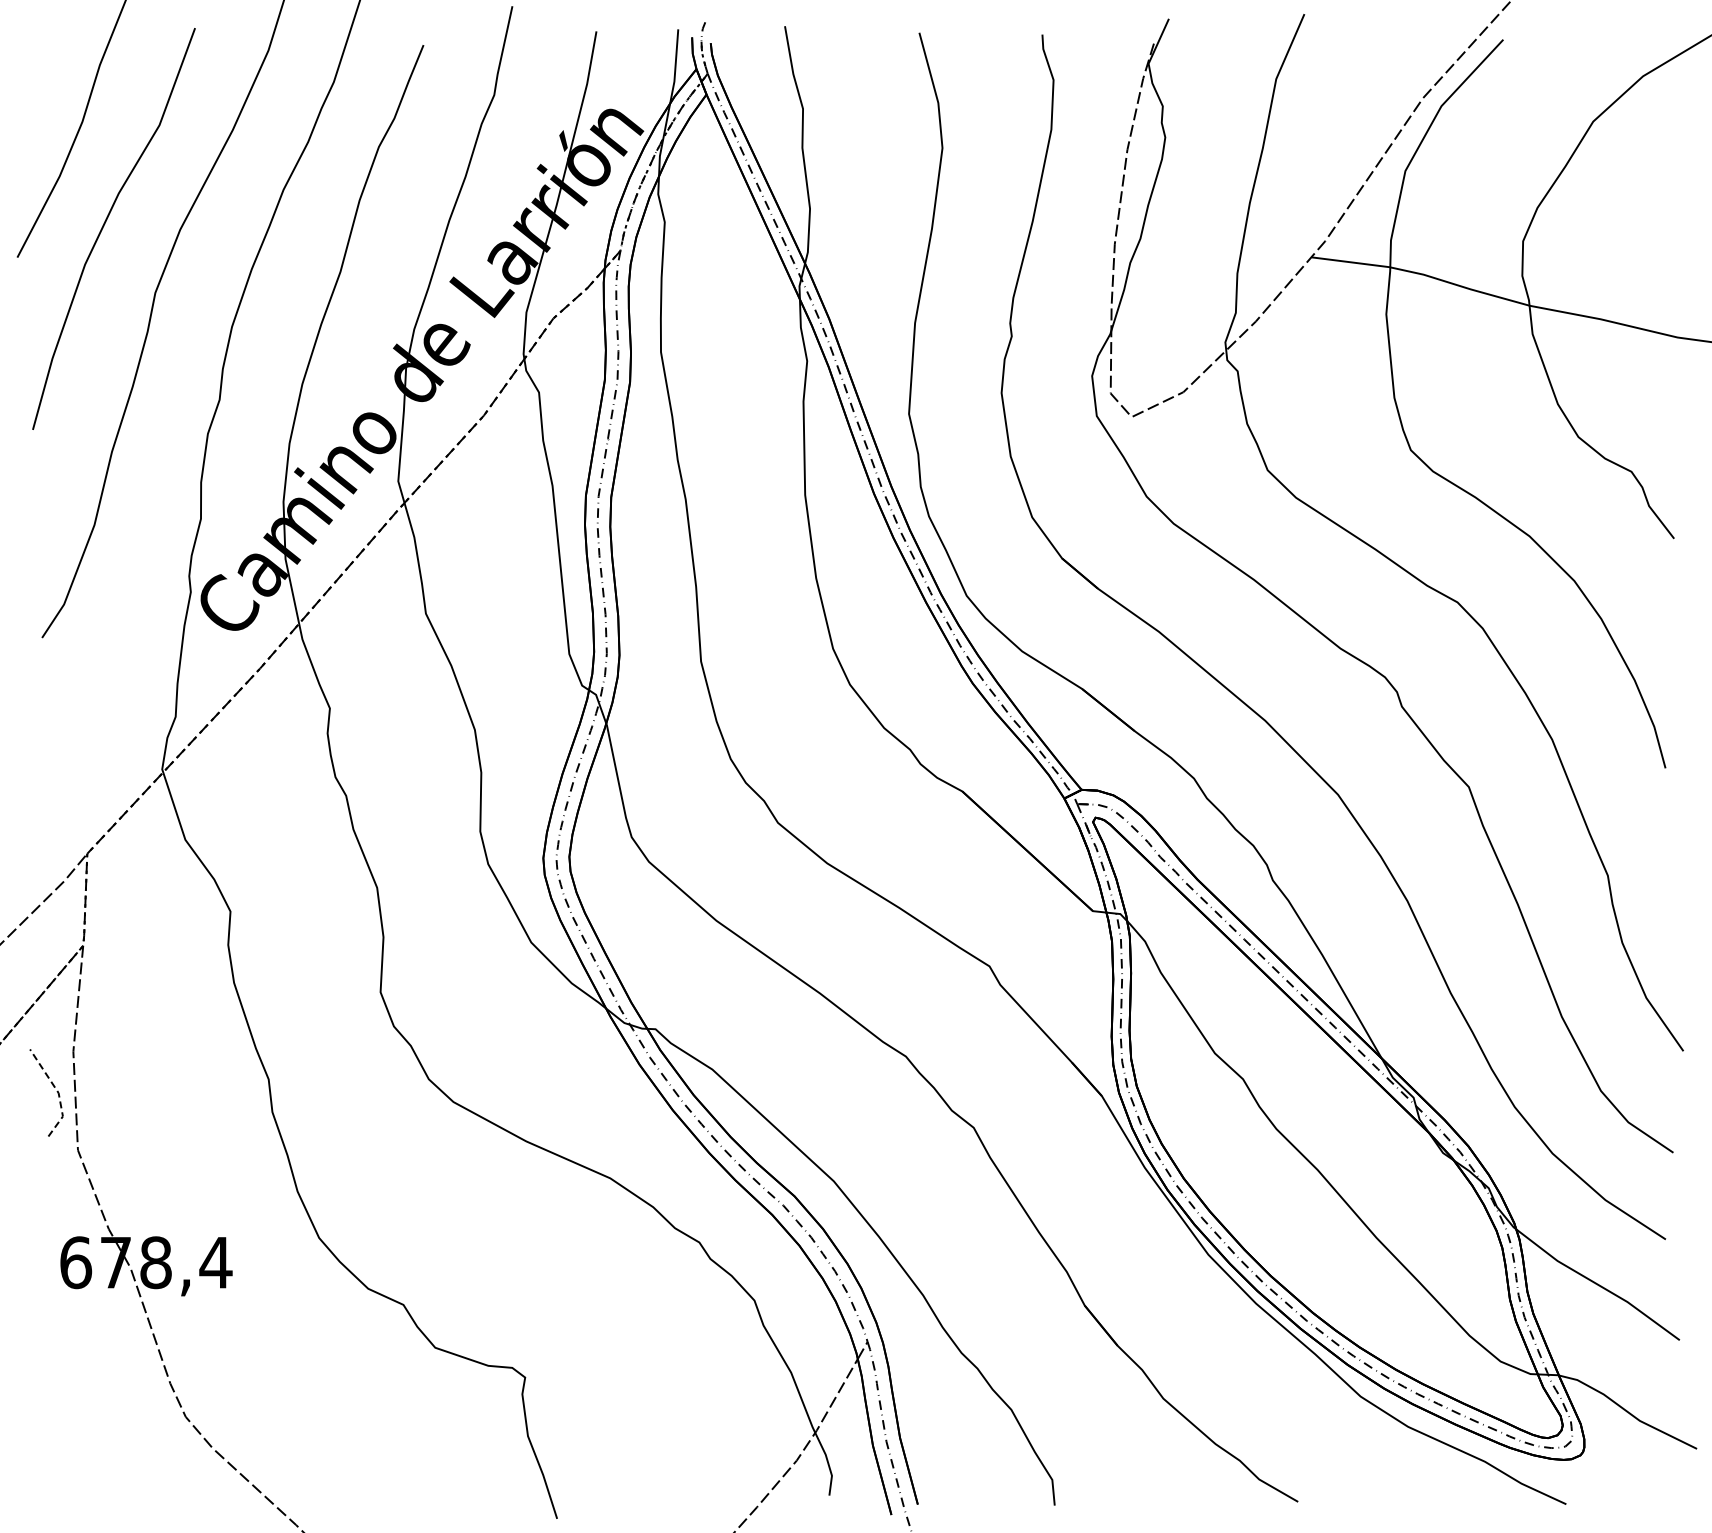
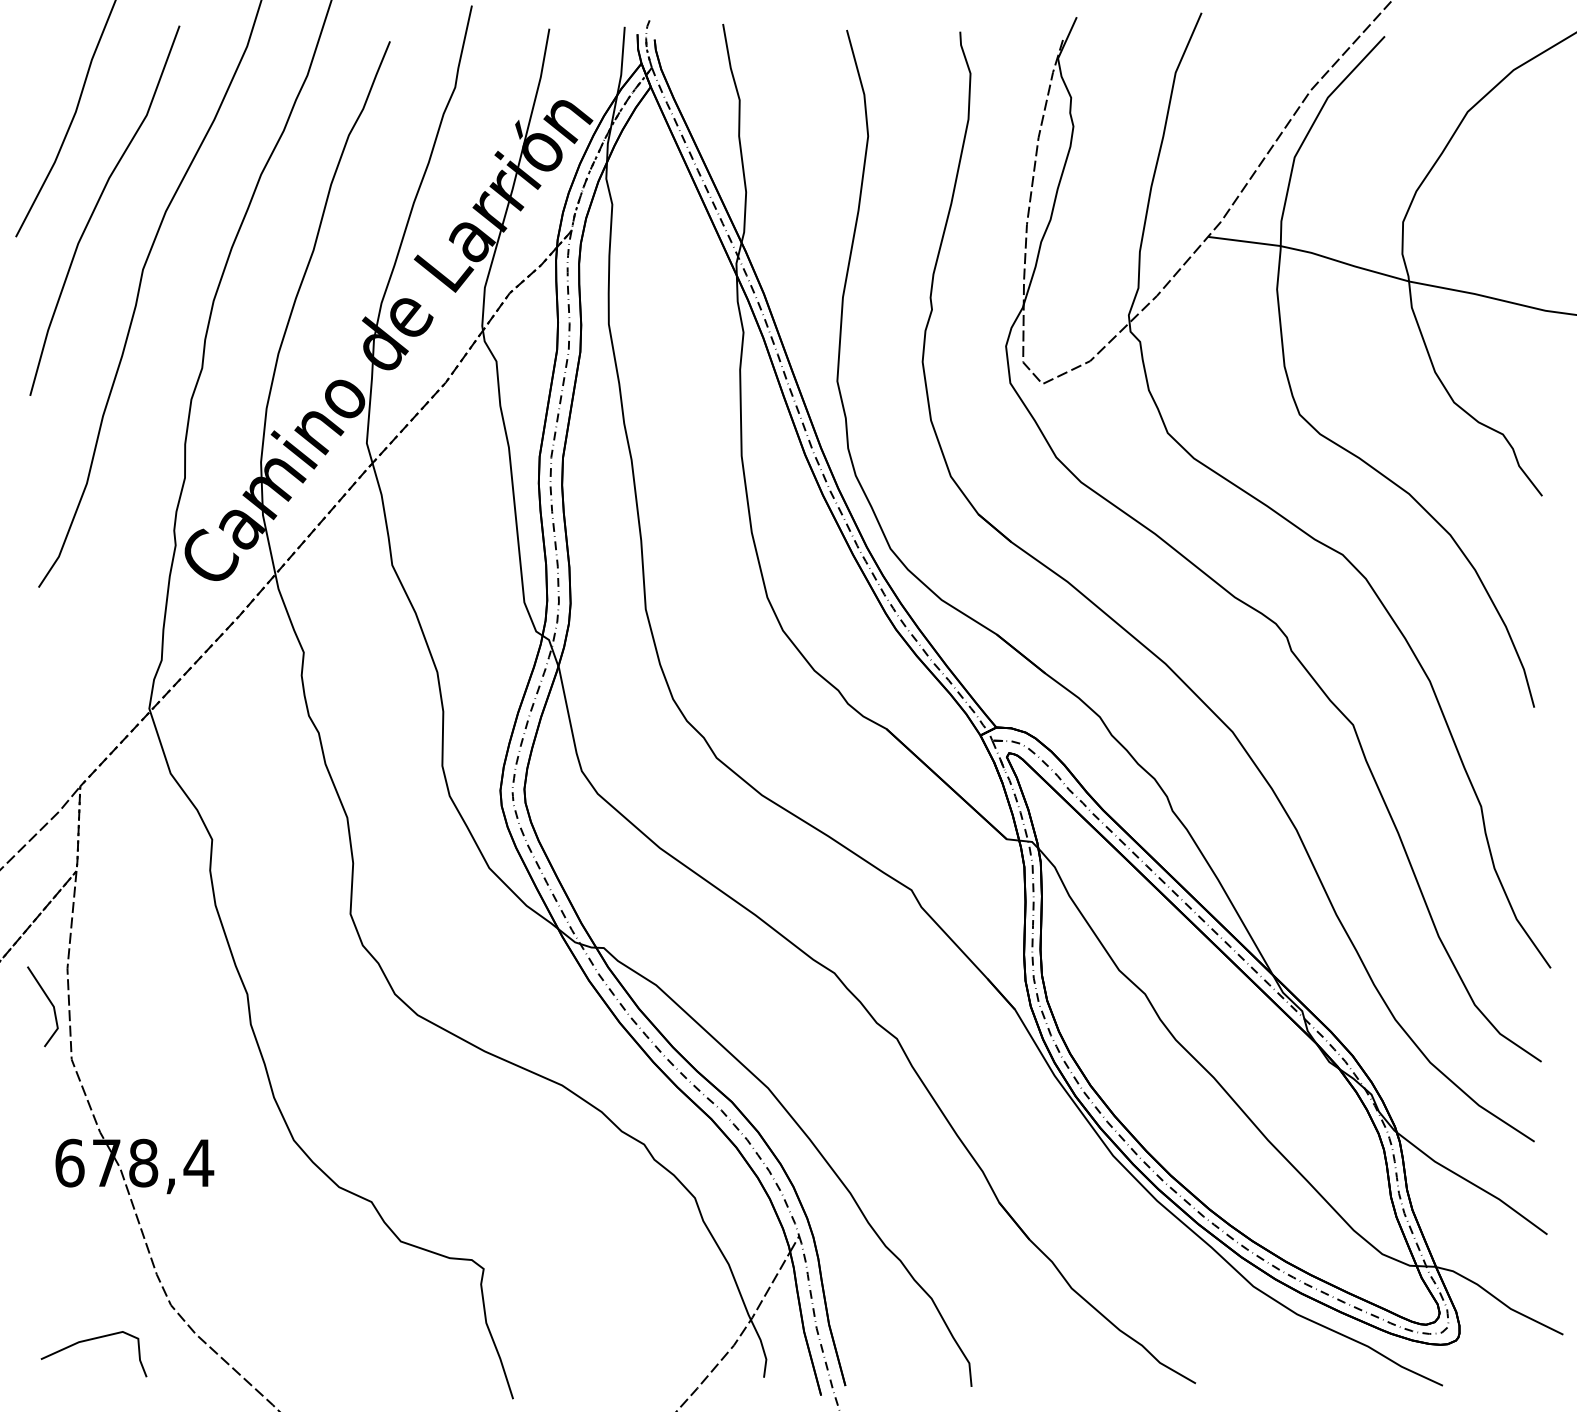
line: (58, 1092) -> (53, 1006), dashed -> solid
curve: (97, 1455) -> (89, 1340), added

